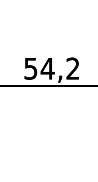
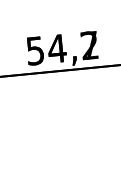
text: (72, 68) -> (89, 45), 54,2 -> 54,7

